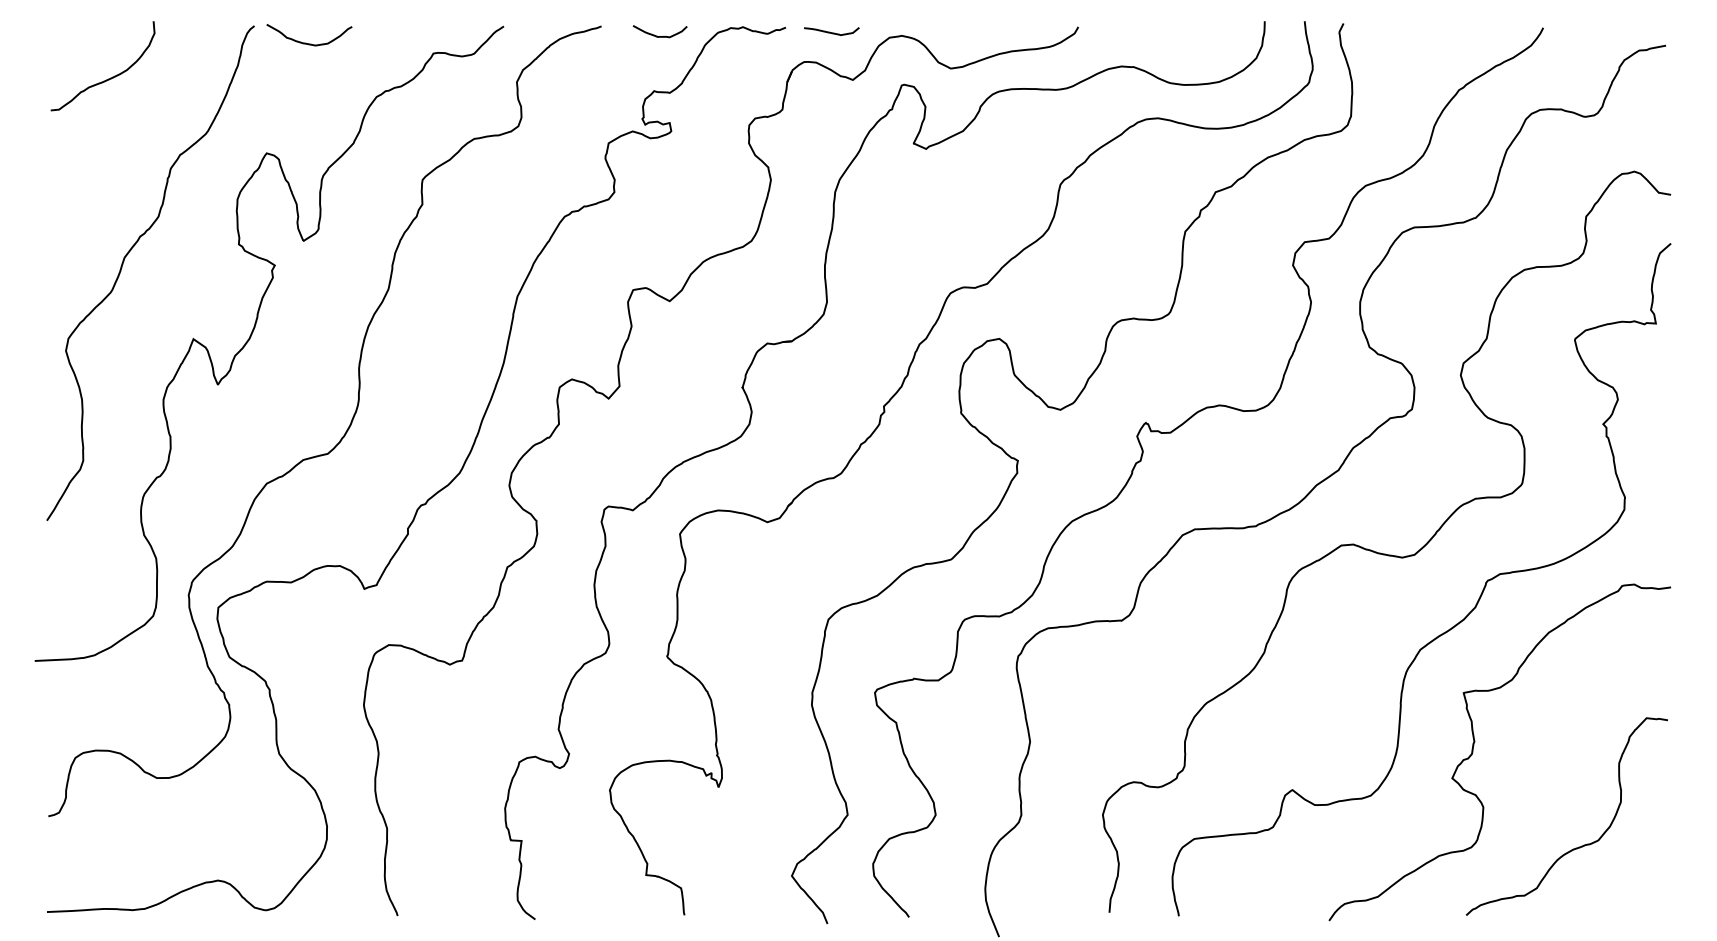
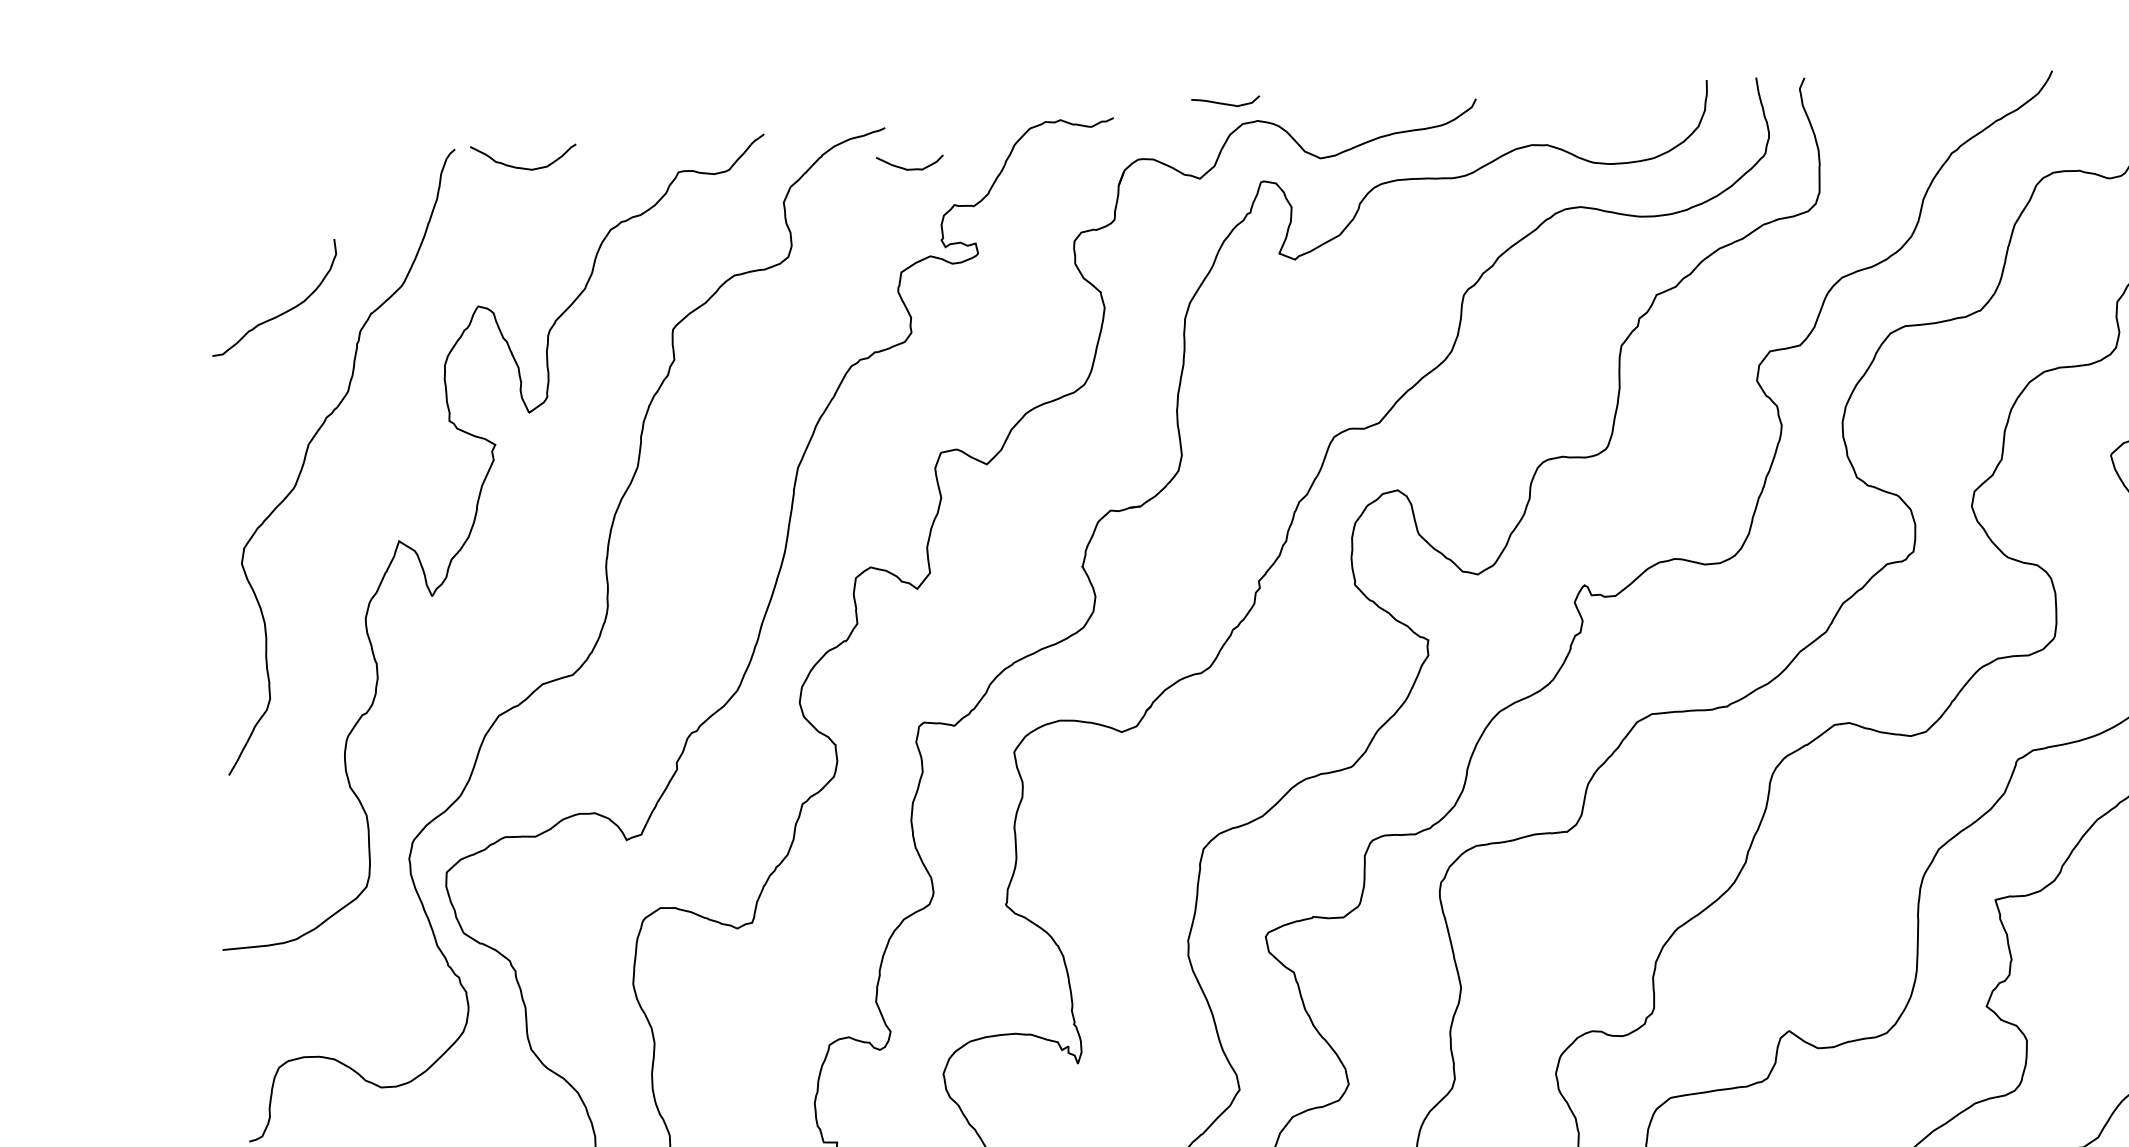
curve: (831, 32) -> (1225, 103), moved
curve: (657, 35) -> (906, 168), moved
curve: (108, 78) -> (281, 312), moved

